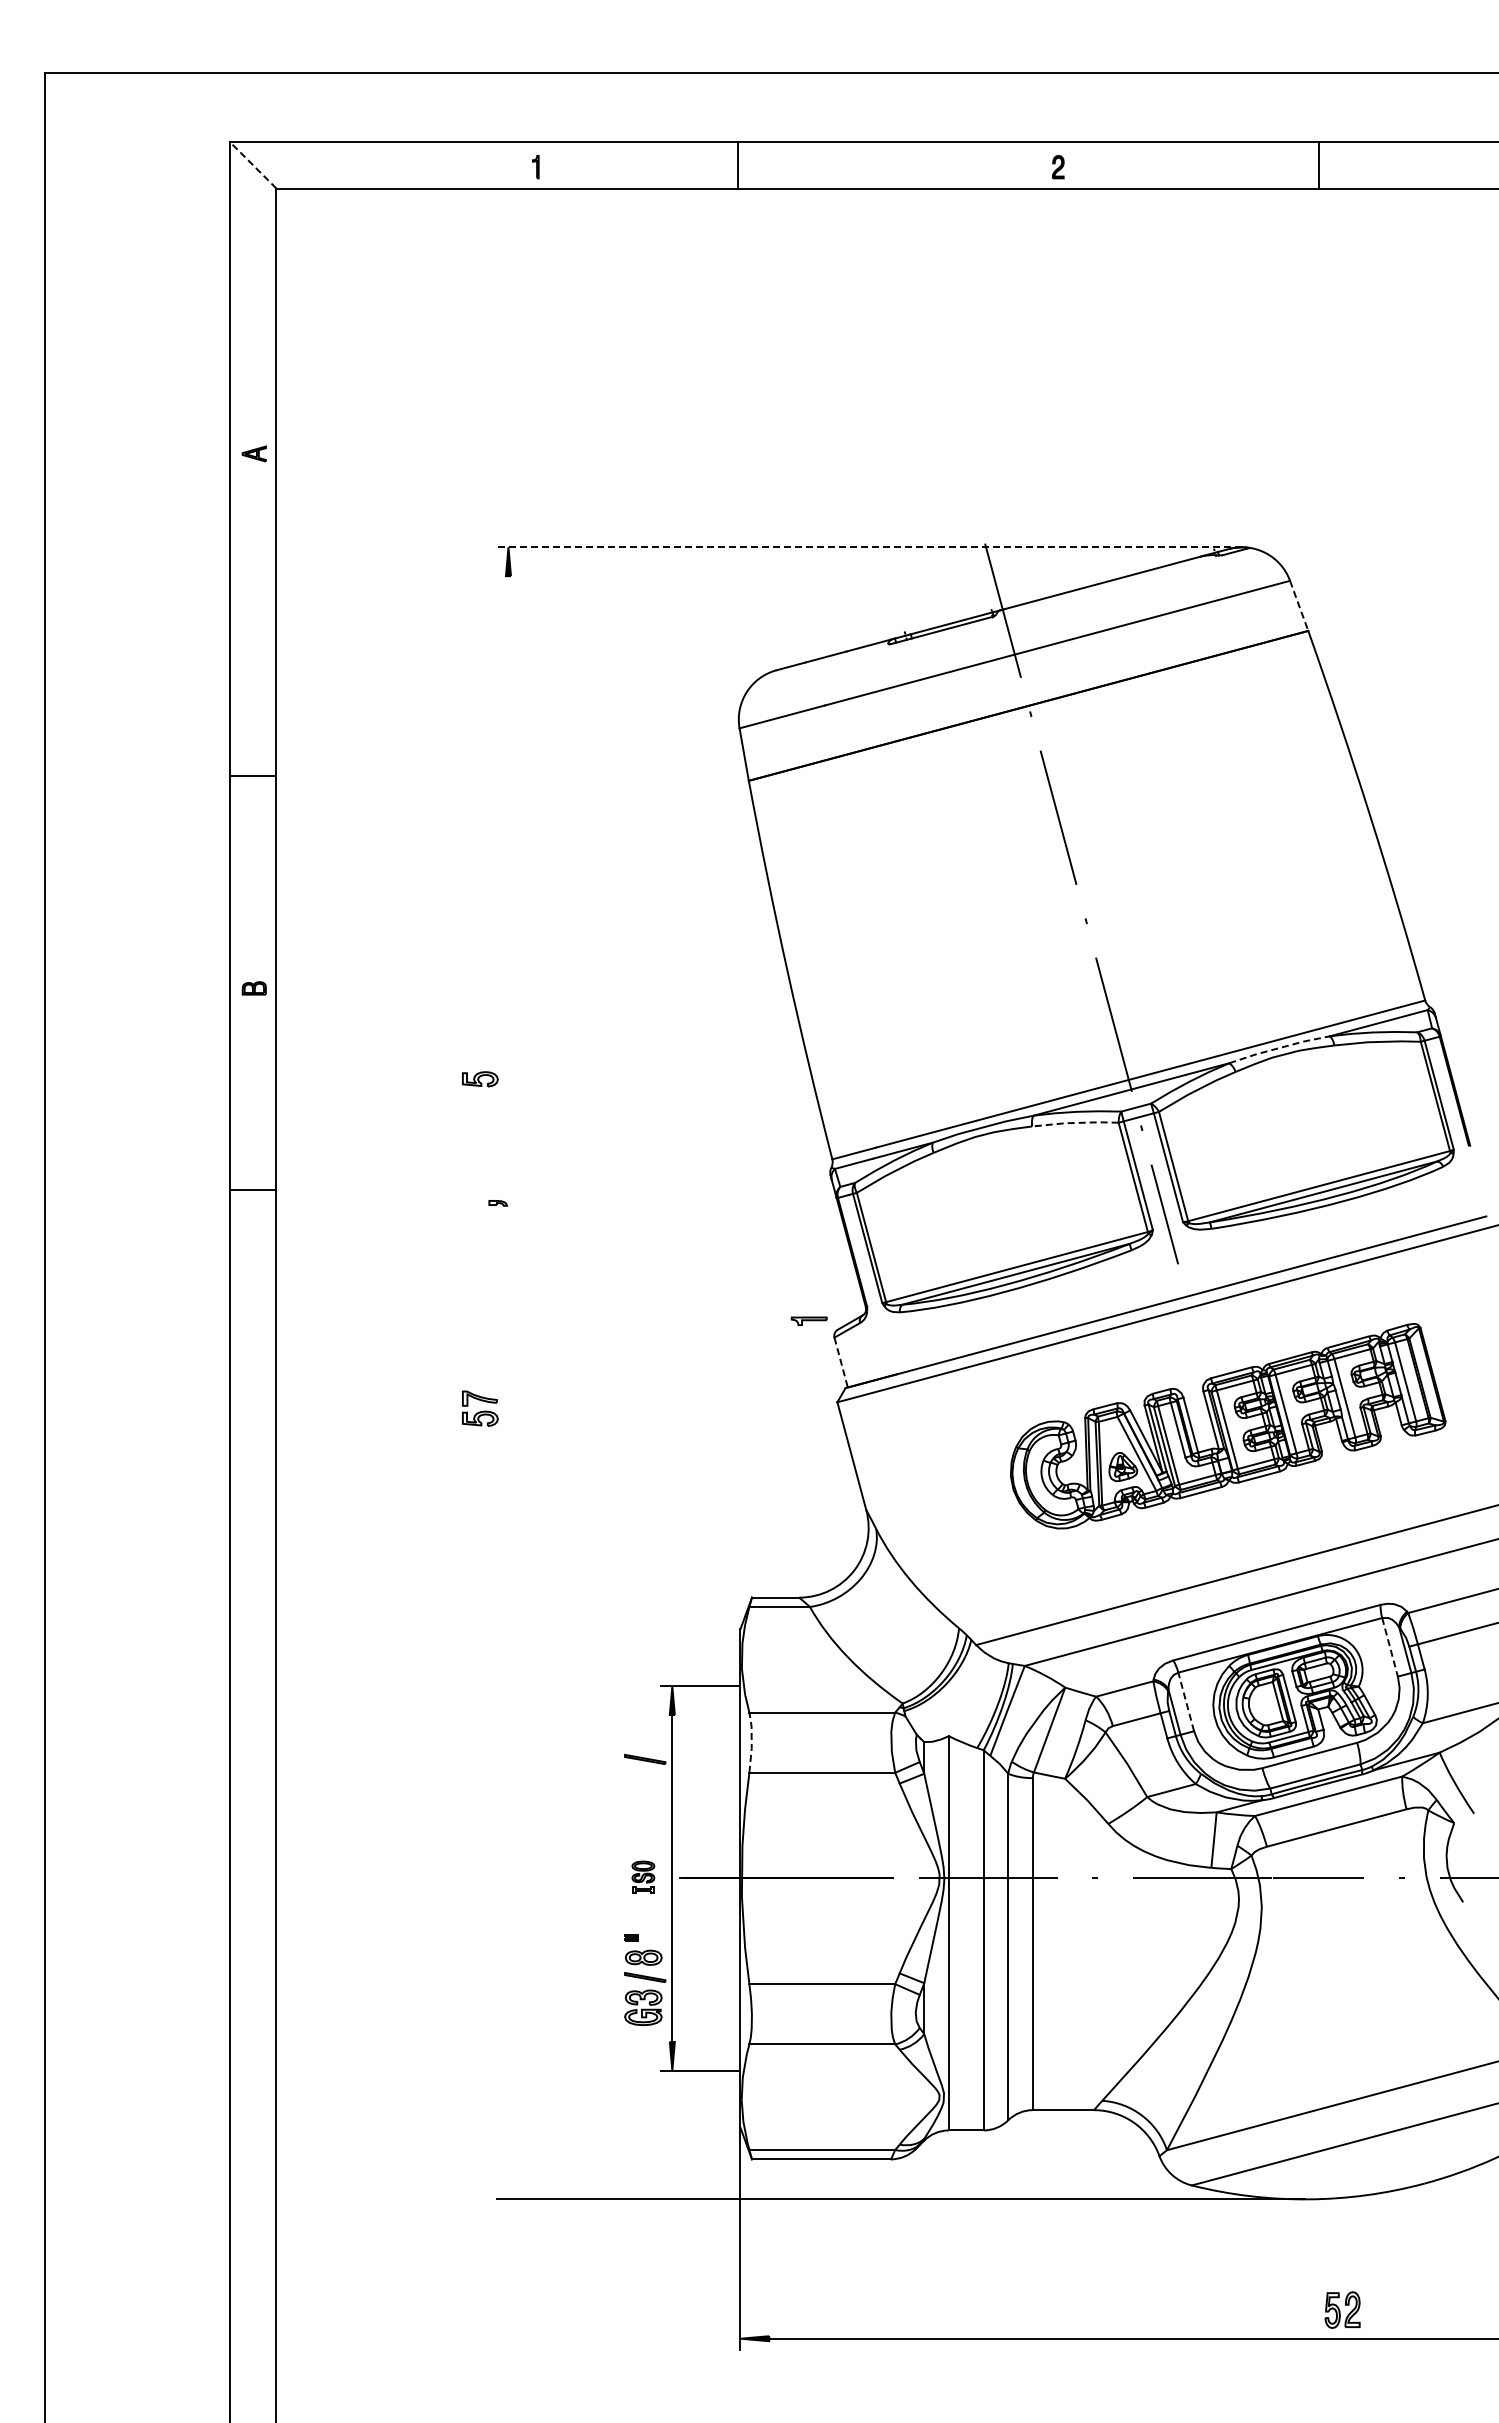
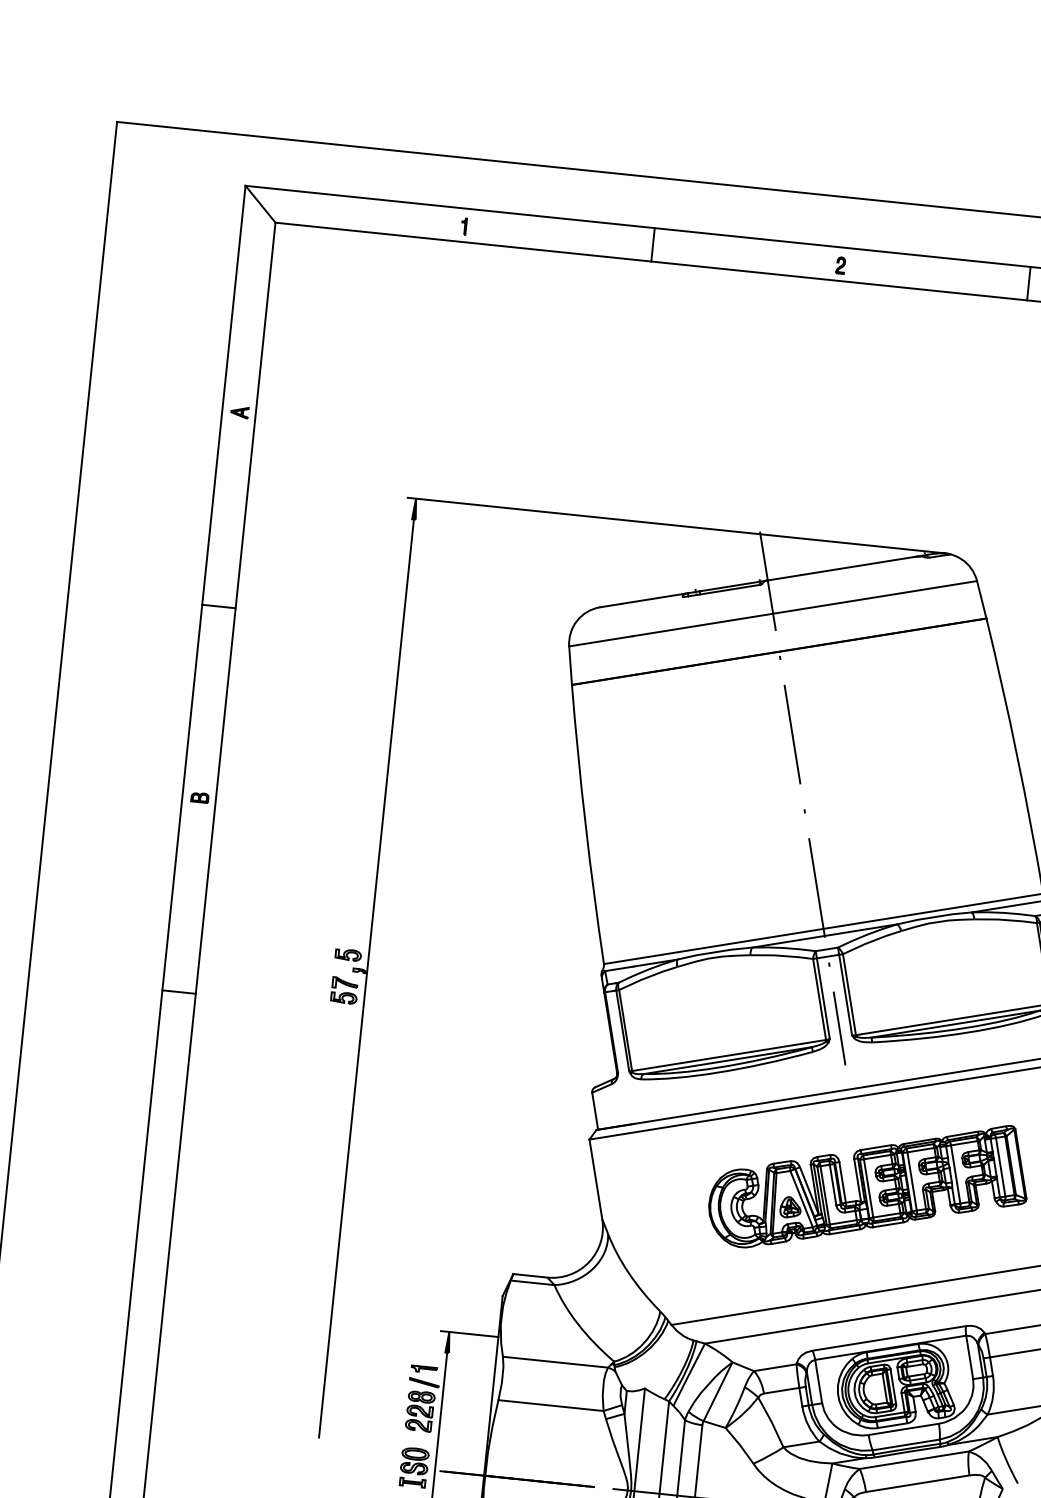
line: (253, 165) -> (260, 204), dashed -> solid
line: (737, 165) -> (652, 244), moved
line: (869, 547) -> (676, 525), dashed -> solid
line: (1299, 605) -> (982, 599), dashed -> solid
line: (253, 776) -> (219, 606), moved
line: (1279, 1048) -> (934, 917), dashed -> solid
part: (480, 1079) -> (348, 955), moved
line: (1075, 1122) -> (782, 955), dashed -> solid
line: (253, 1190) -> (179, 992), moved
line: (508, 1212) -> (366, 978), added
part: (808, 1320) -> (423, 1368), moved
line: (841, 1362) -> (595, 1111), dashed -> solid
part: (480, 1408) -> (344, 990), moved
line: (1390, 1647) -> (970, 1357), dashed -> solid
line: (1186, 1701) -> (818, 1381), dashed -> solid
line: (751, 1742) -> (502, 1378), dashed -> solid
part: (643, 1799) -> (420, 1411), added
part: (643, 1877) -> (414, 1467), size x1.67

